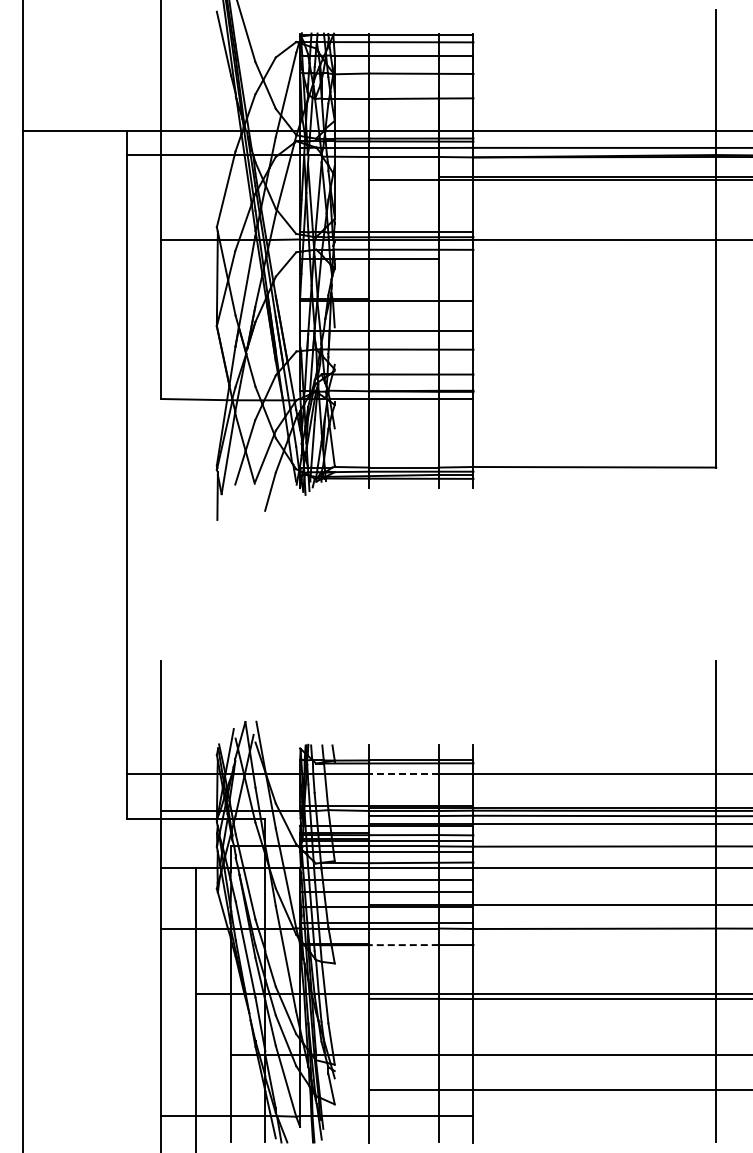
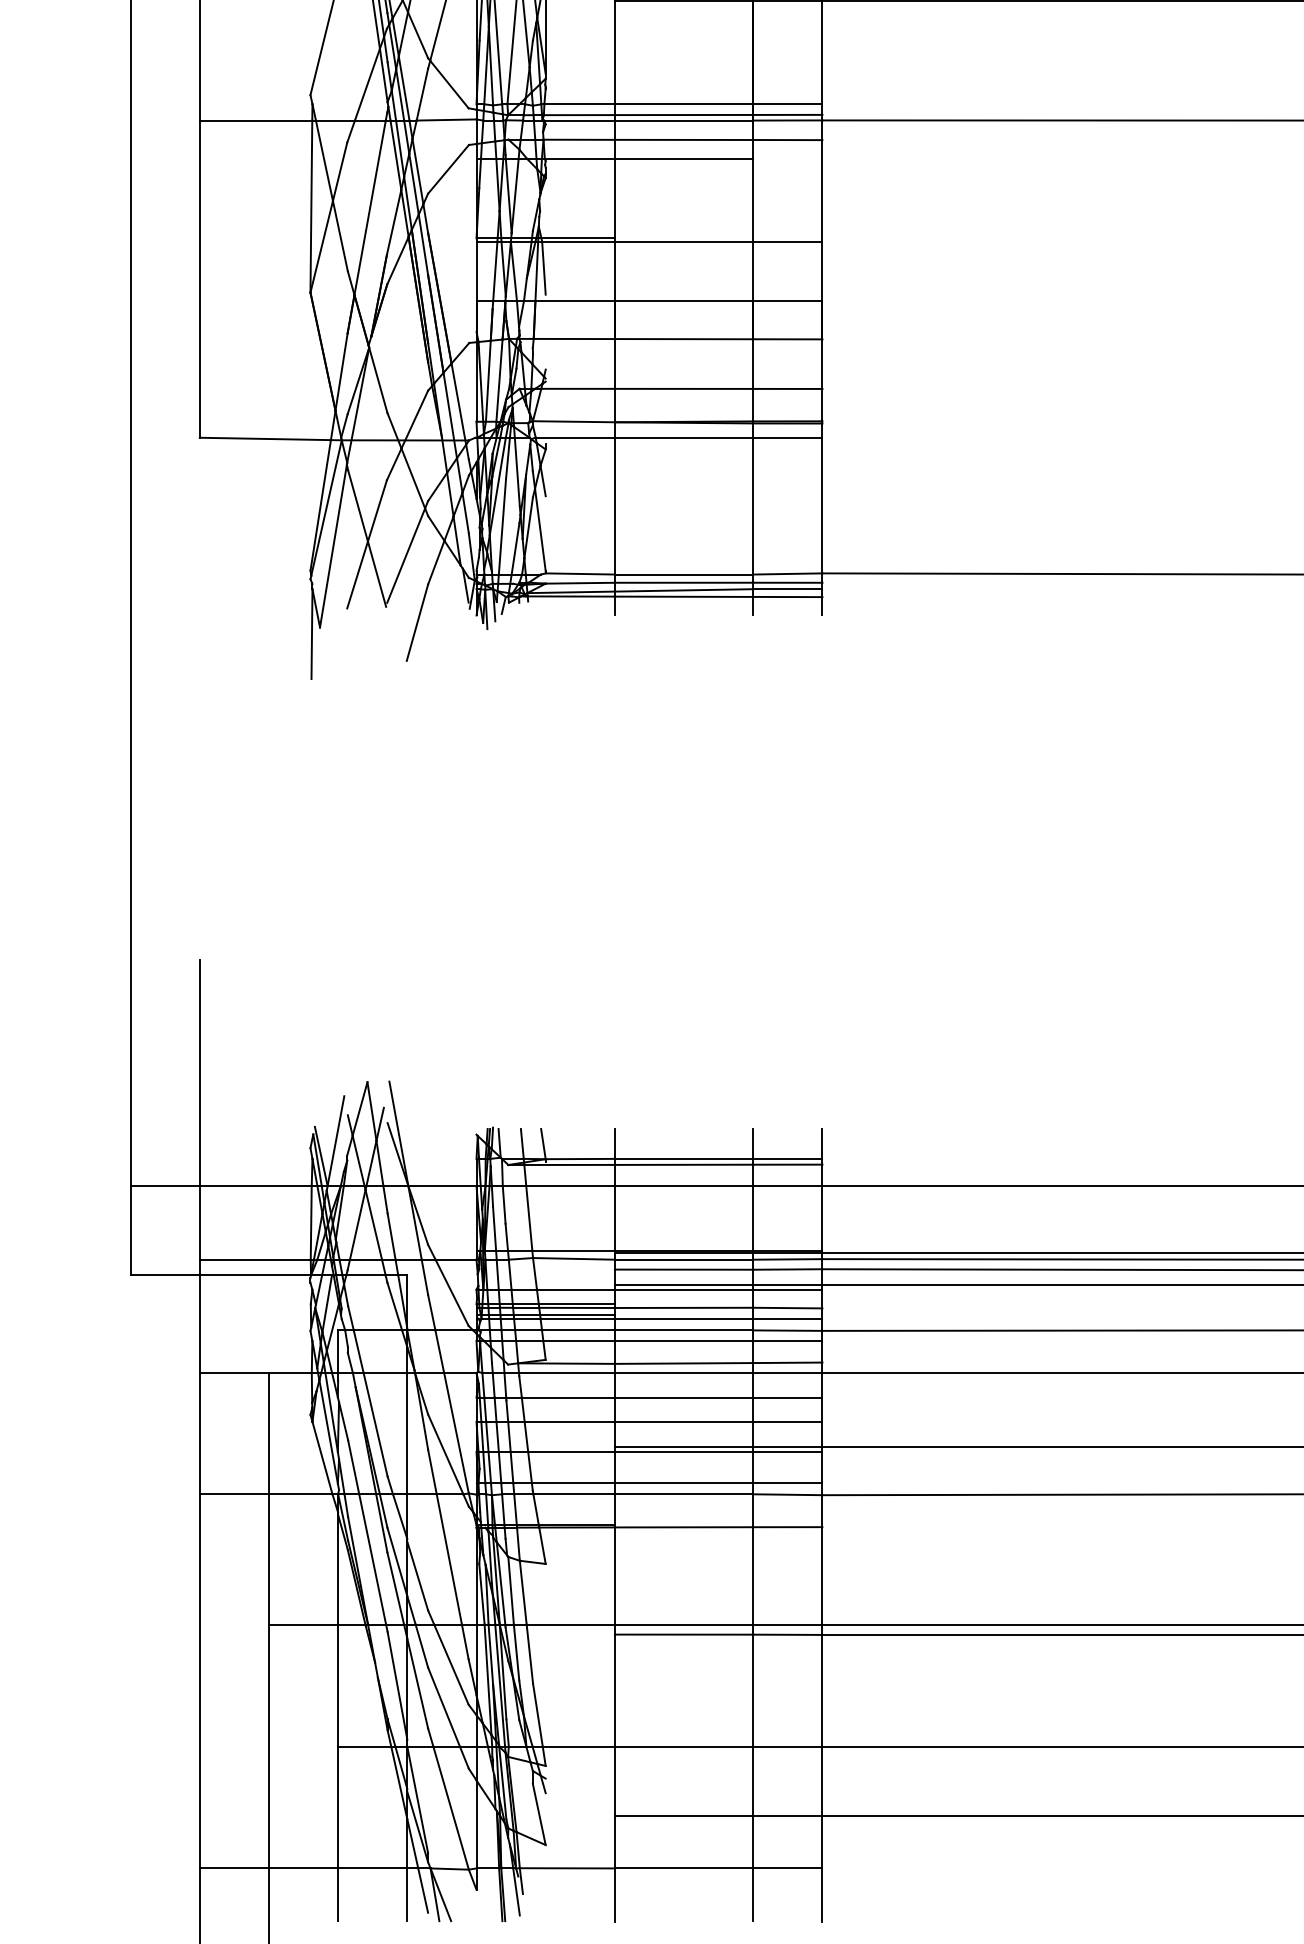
line: (404, 774) -> (684, 1186), dashed -> solid
line: (404, 945) -> (684, 1528), dashed -> solid

